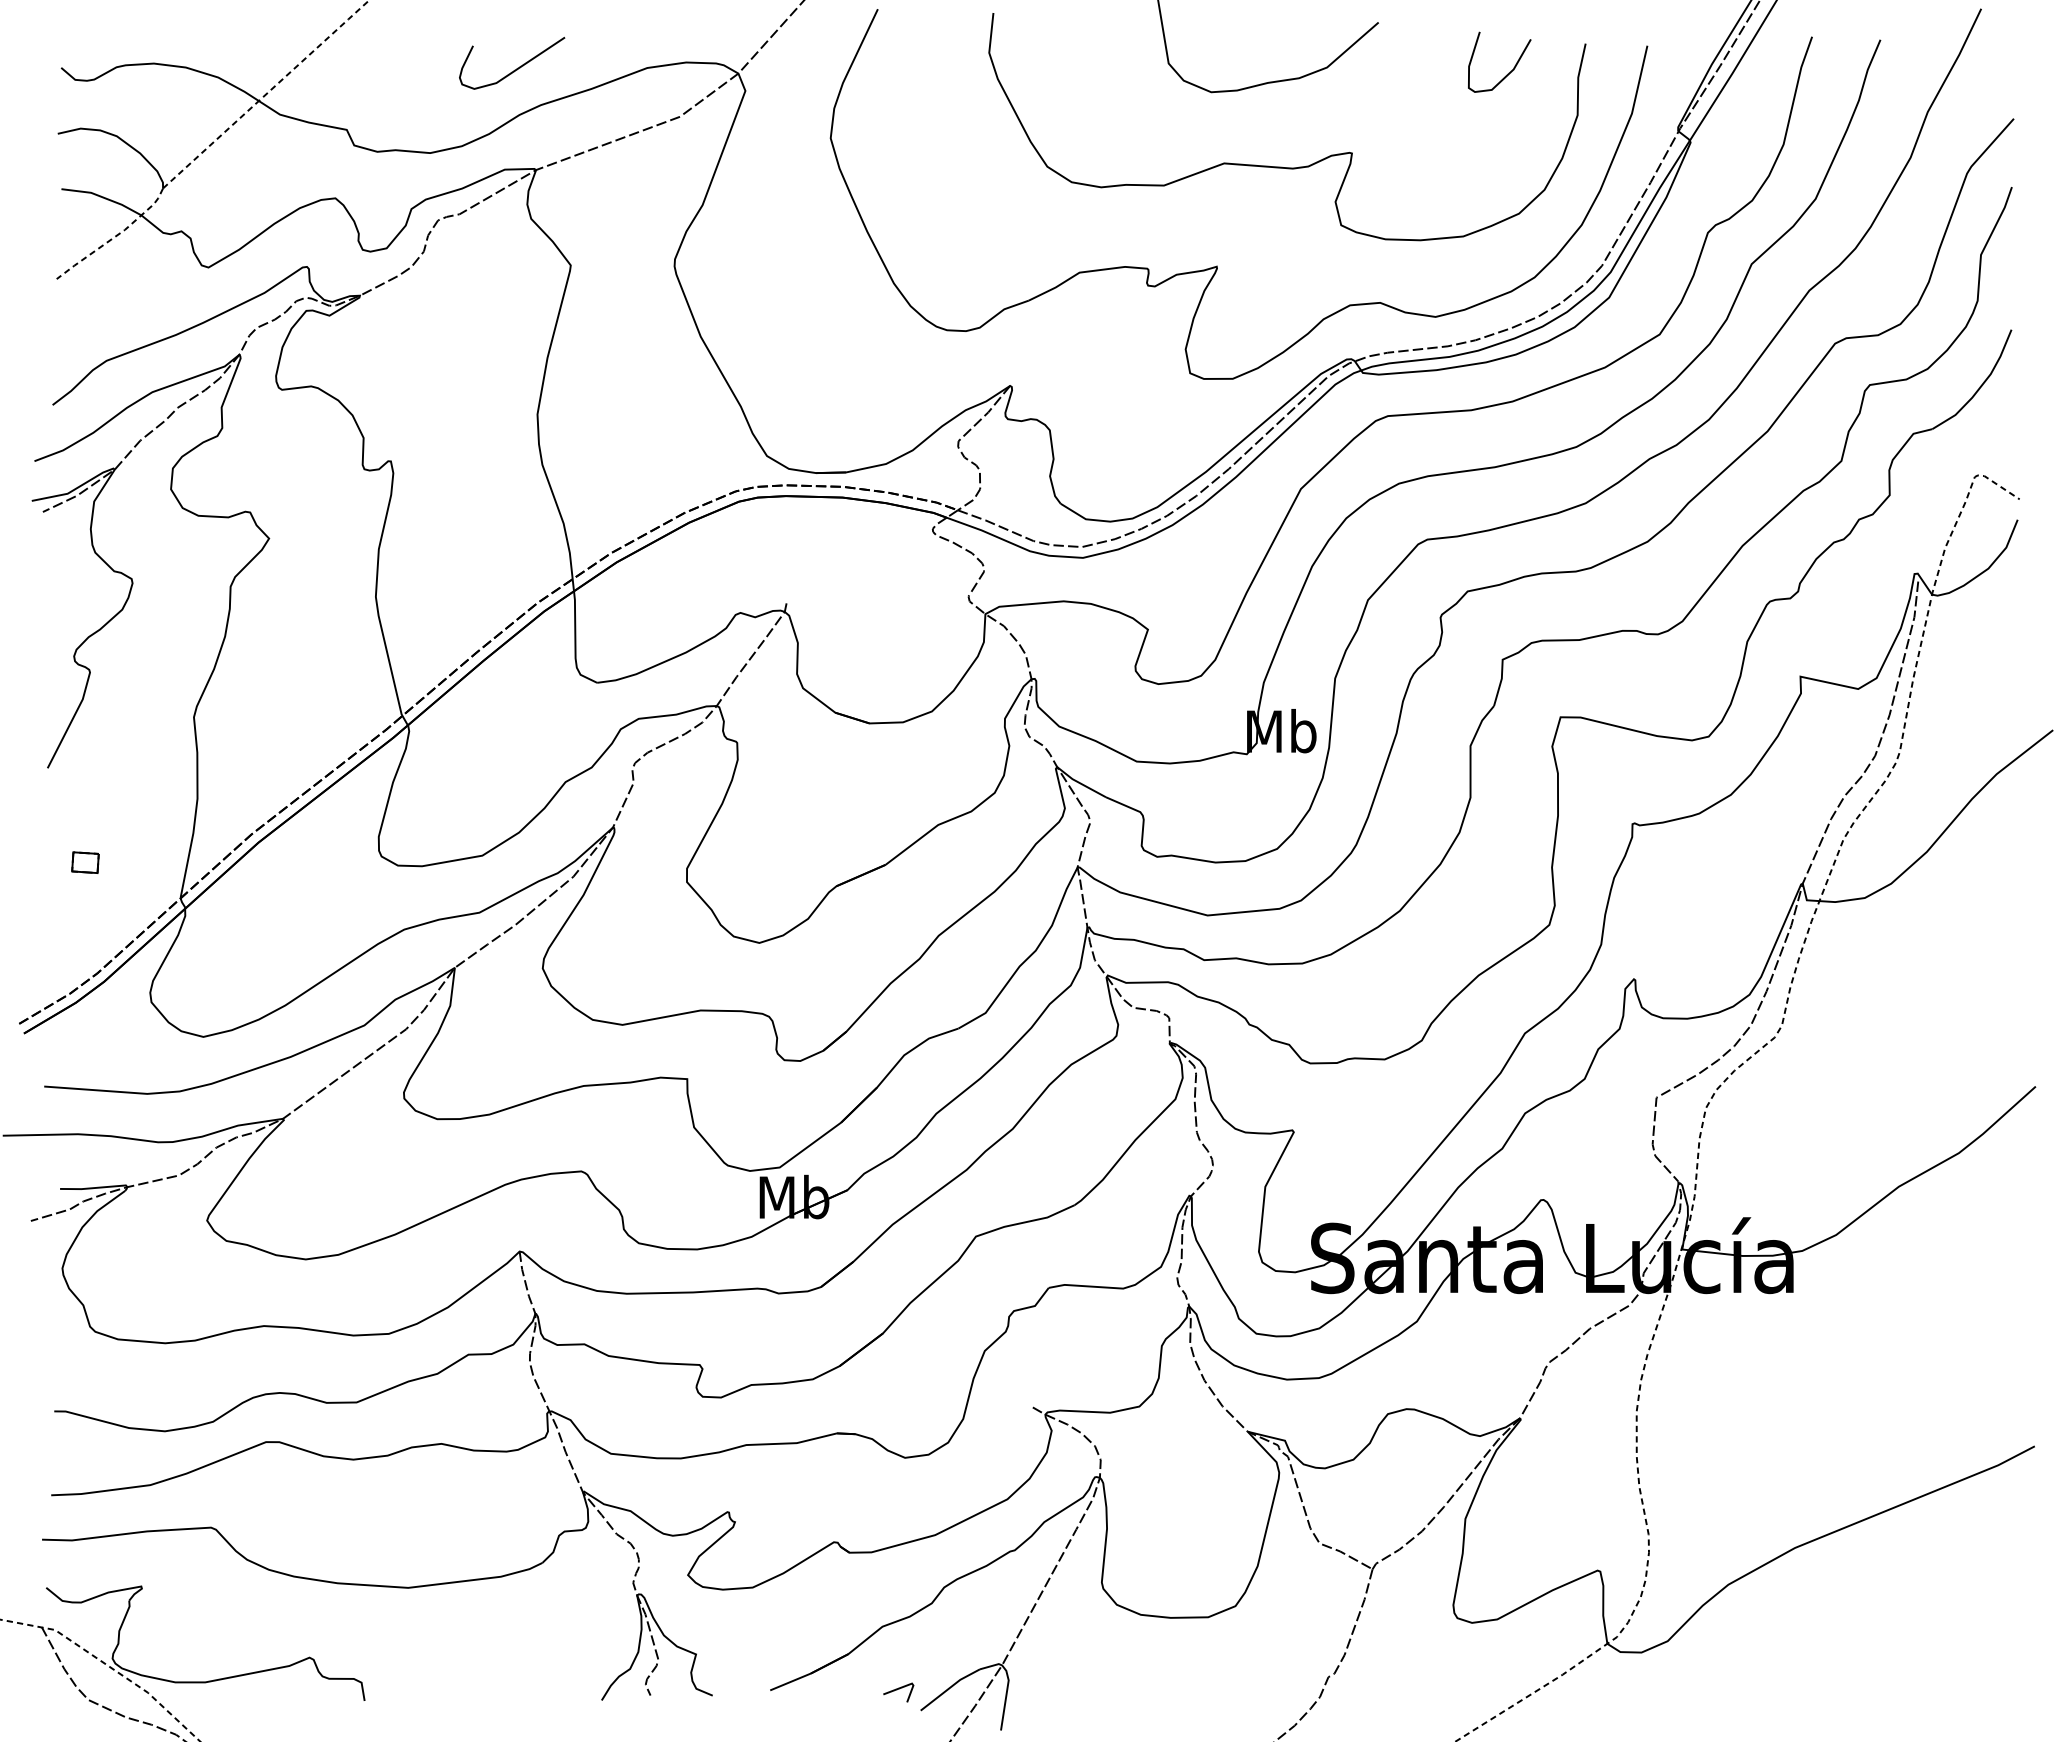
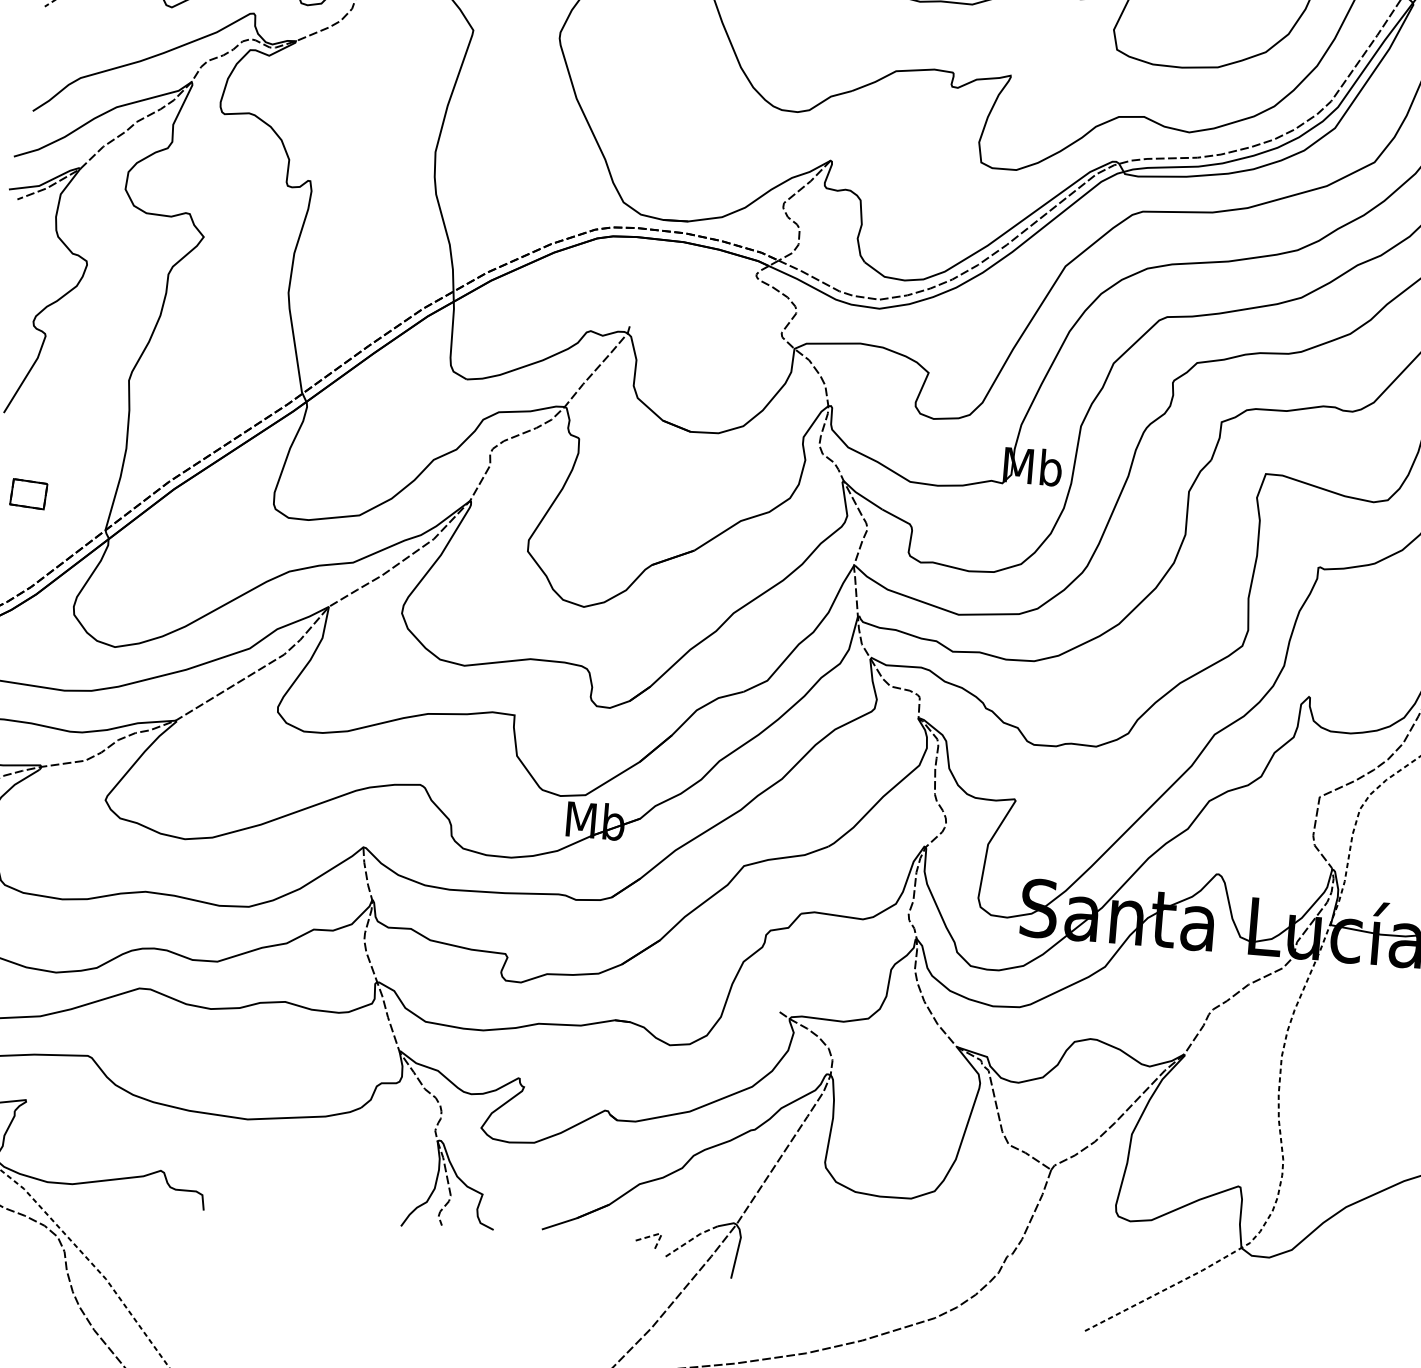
part: (85, 862) -> (28, 493), size x1.6
line: (909, 1684) -> (658, 1234), solid -> dashed
line: (950, 1687) -> (692, 1239), solid -> dashed

